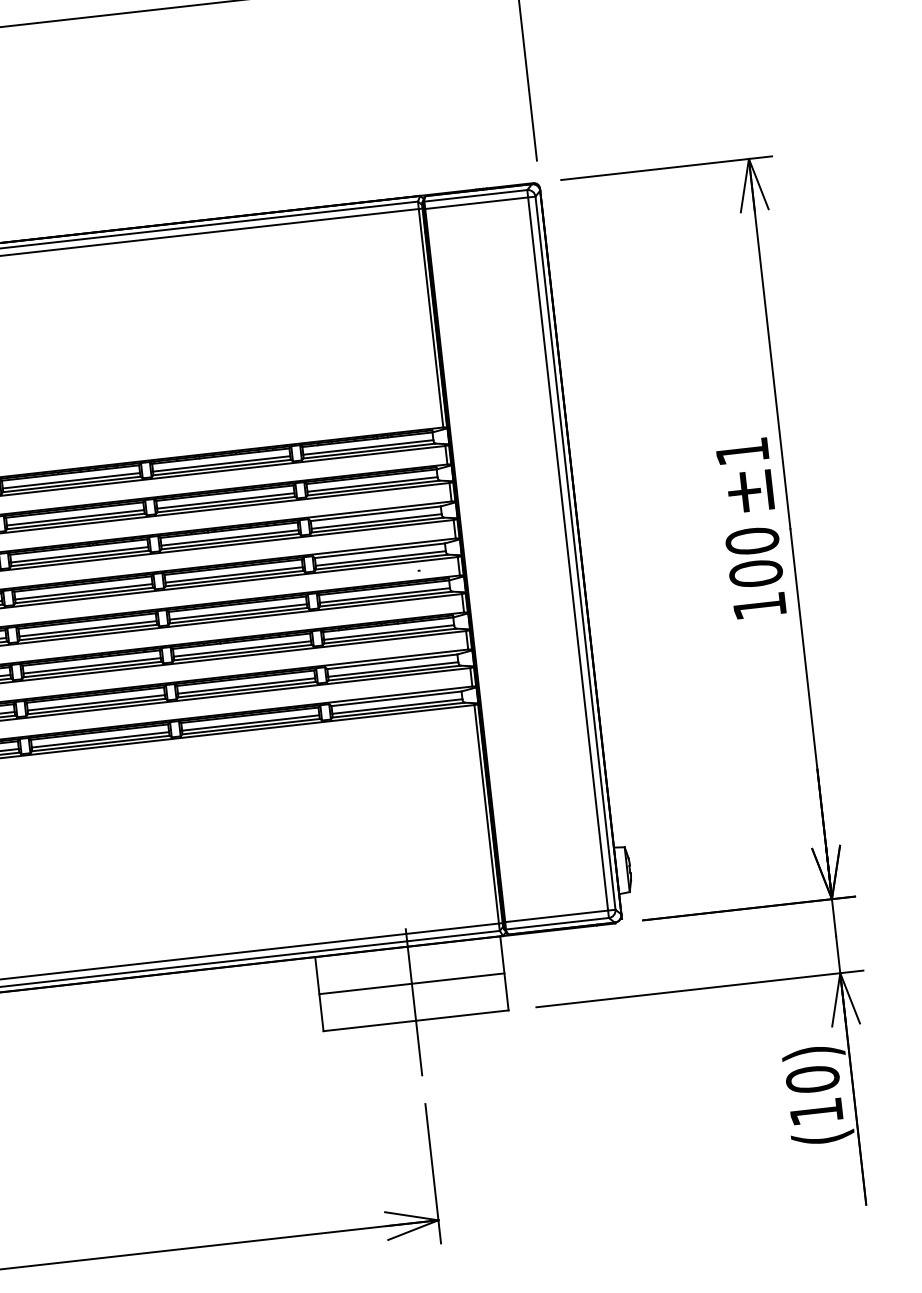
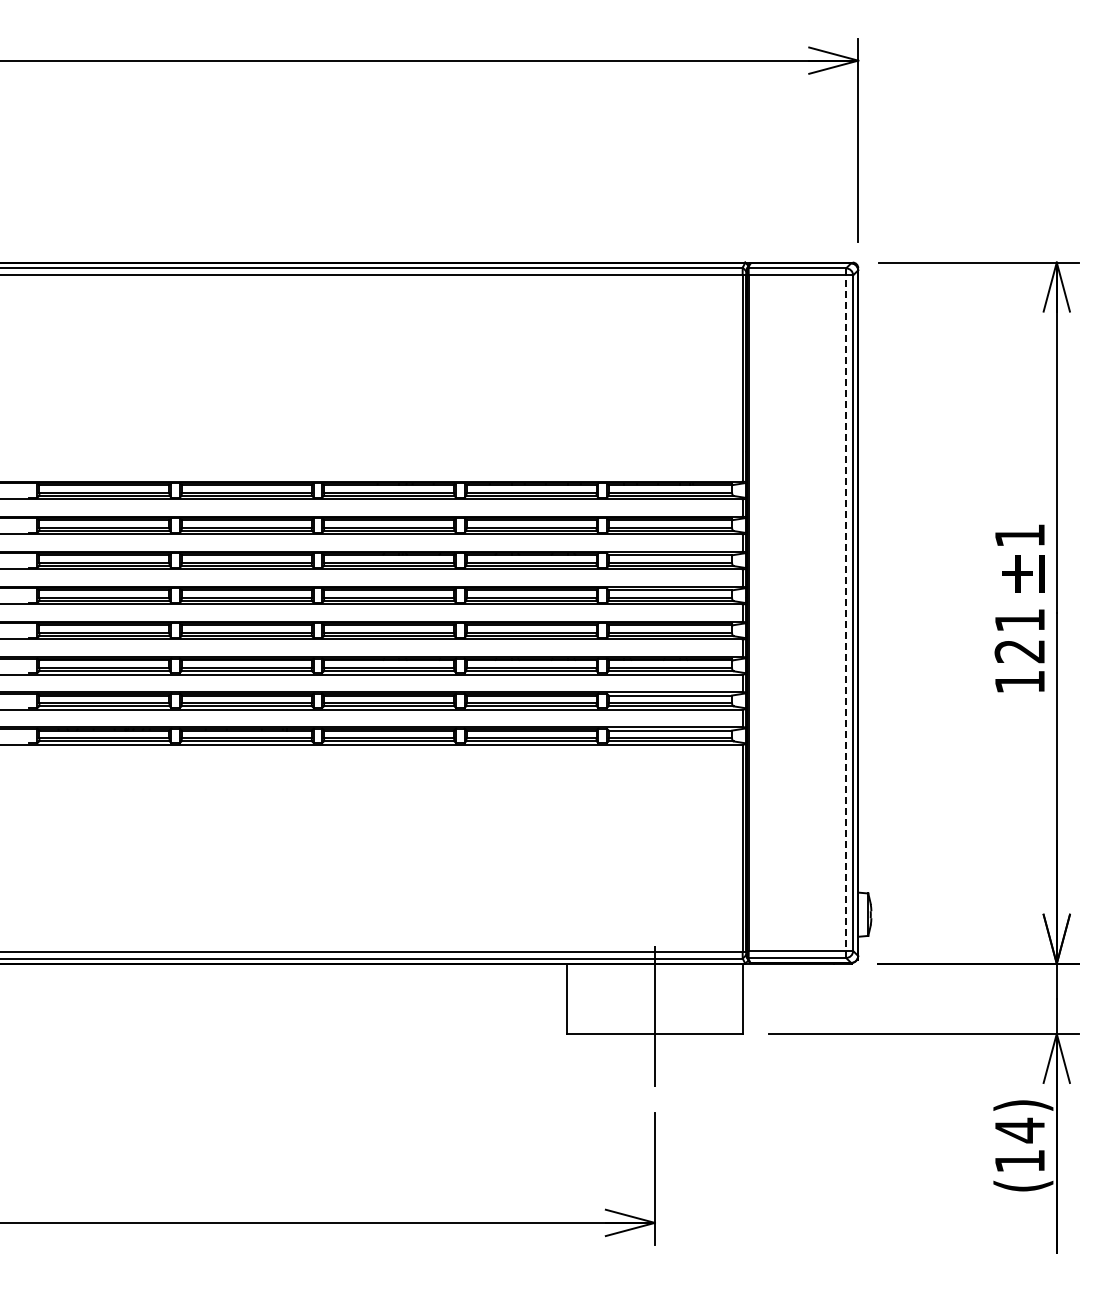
line: (568, 554) -> (846, 613), solid -> dashed
text: (753, 557) -> (1019, 635), 100 -> 121
line: (411, 983) -> (654, 998), removed
text: (812, 1079) -> (1019, 1130), (10) -> (14)

